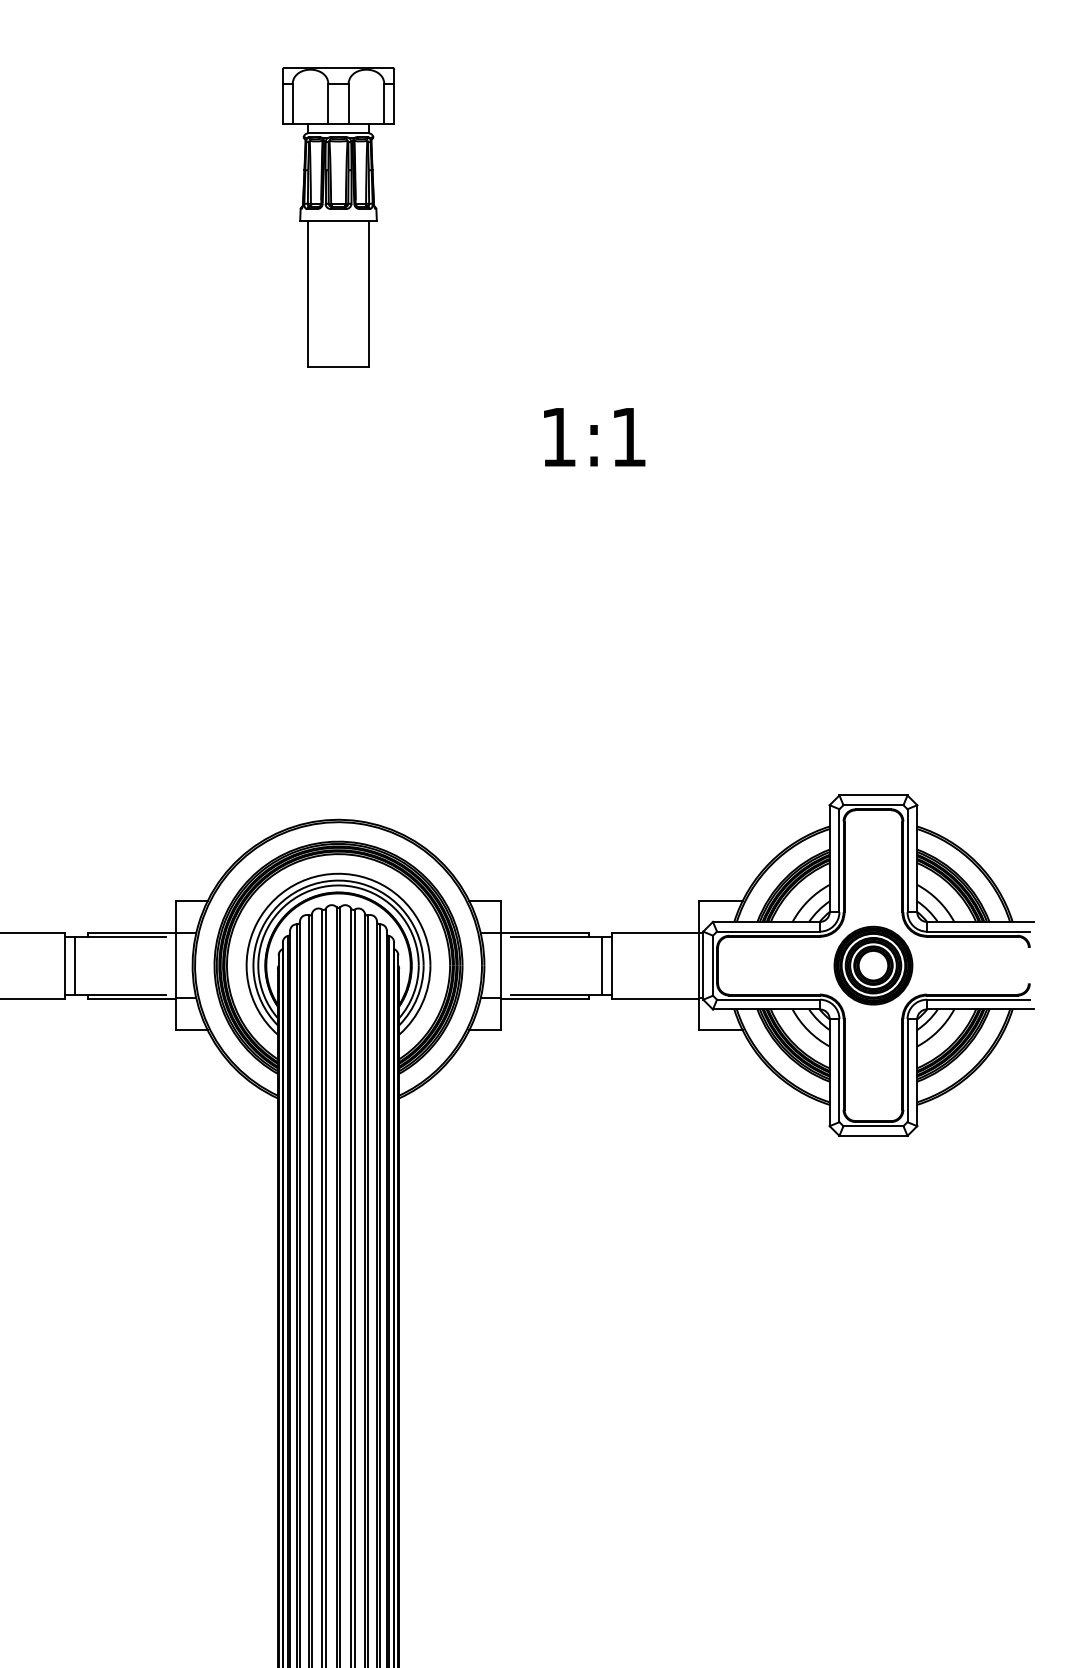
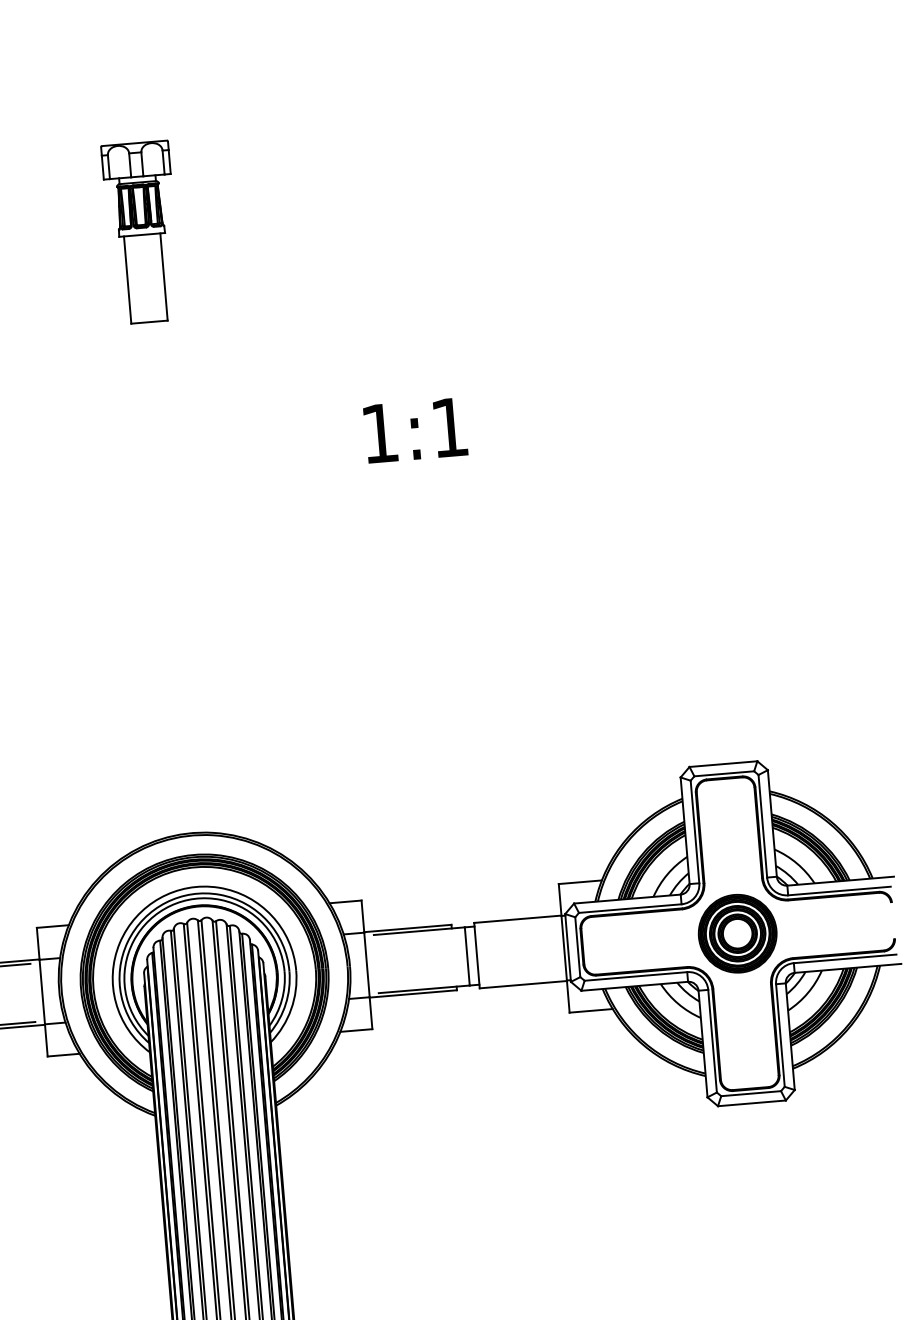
part: (338, 217) -> (141, 232), size x0.6

